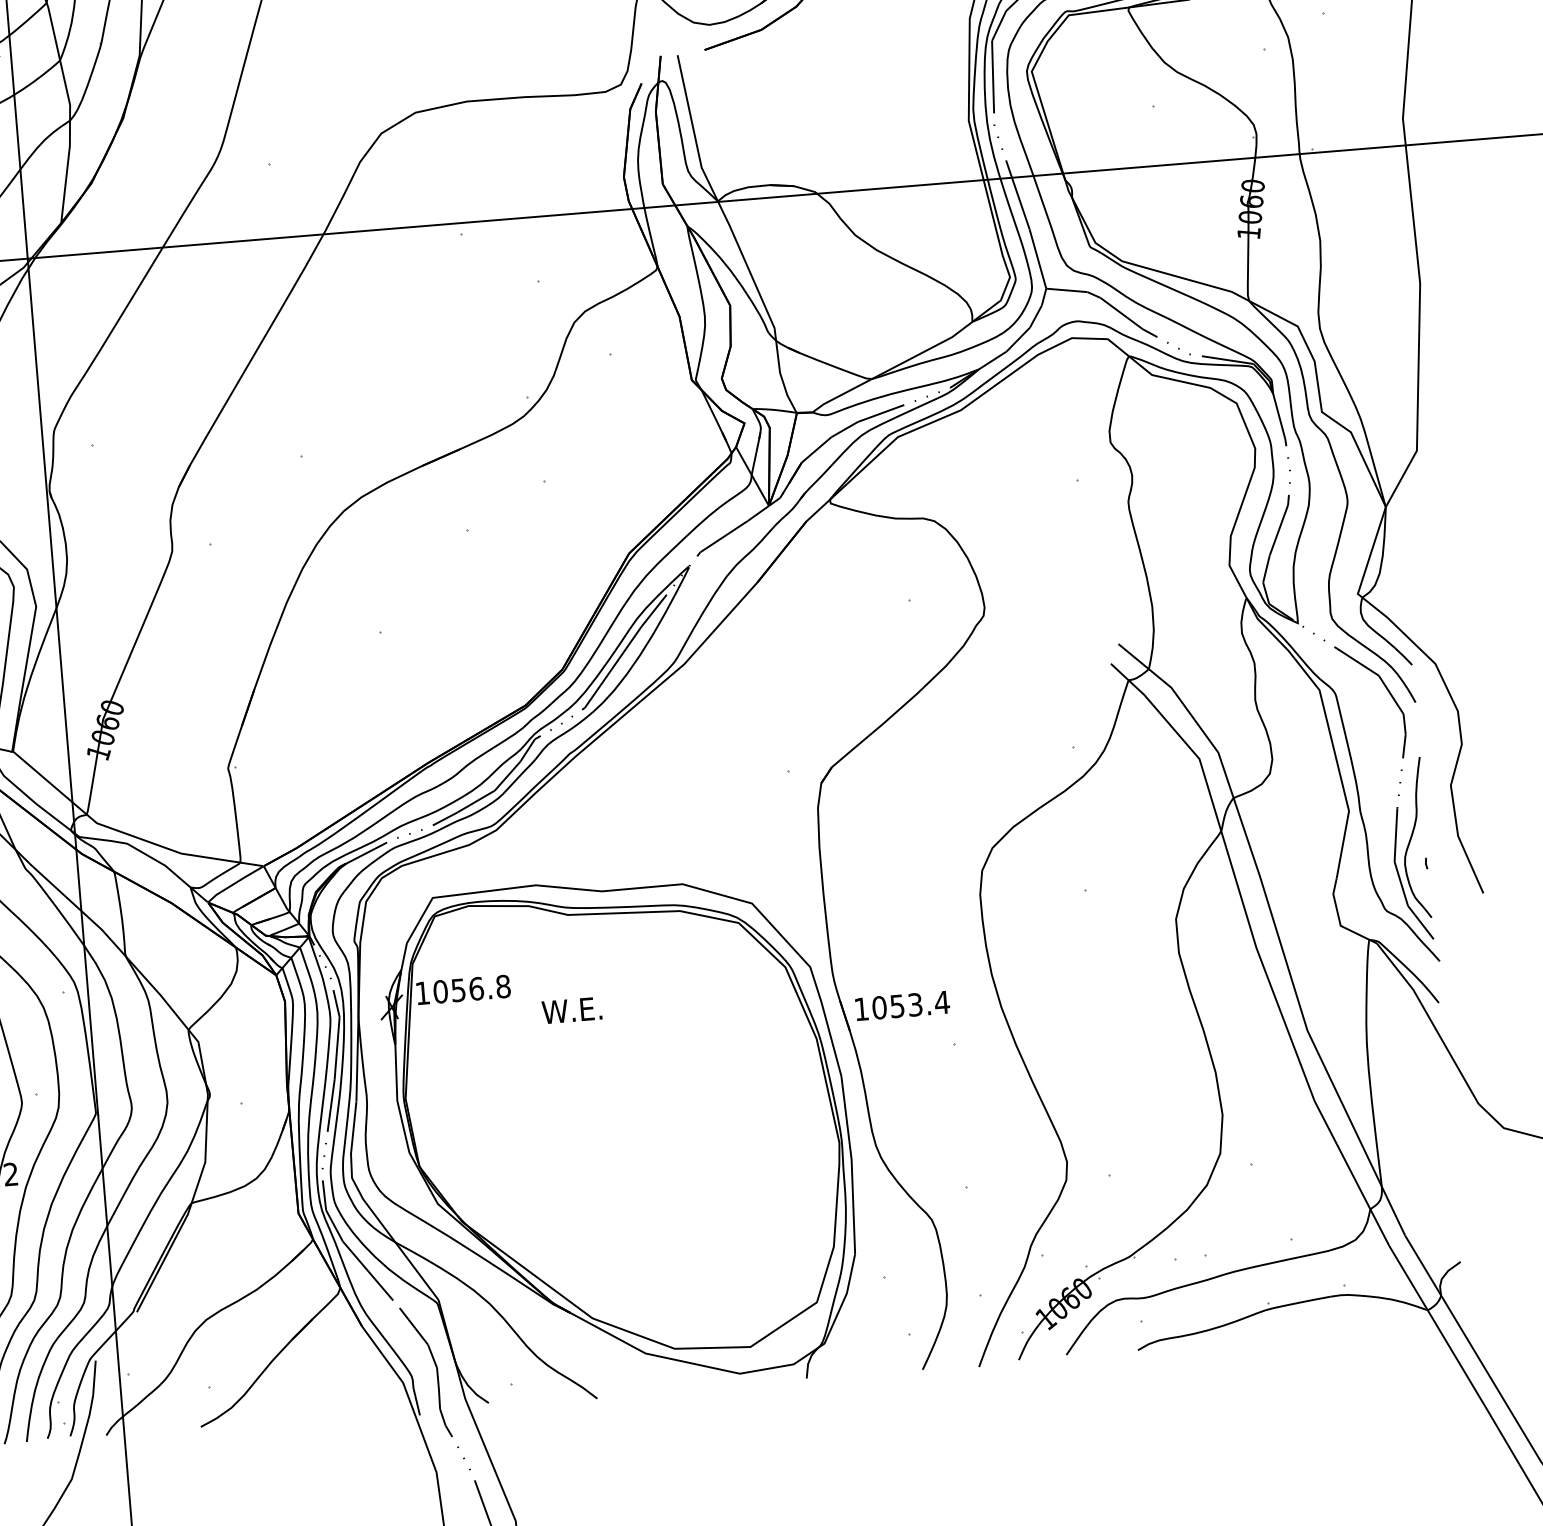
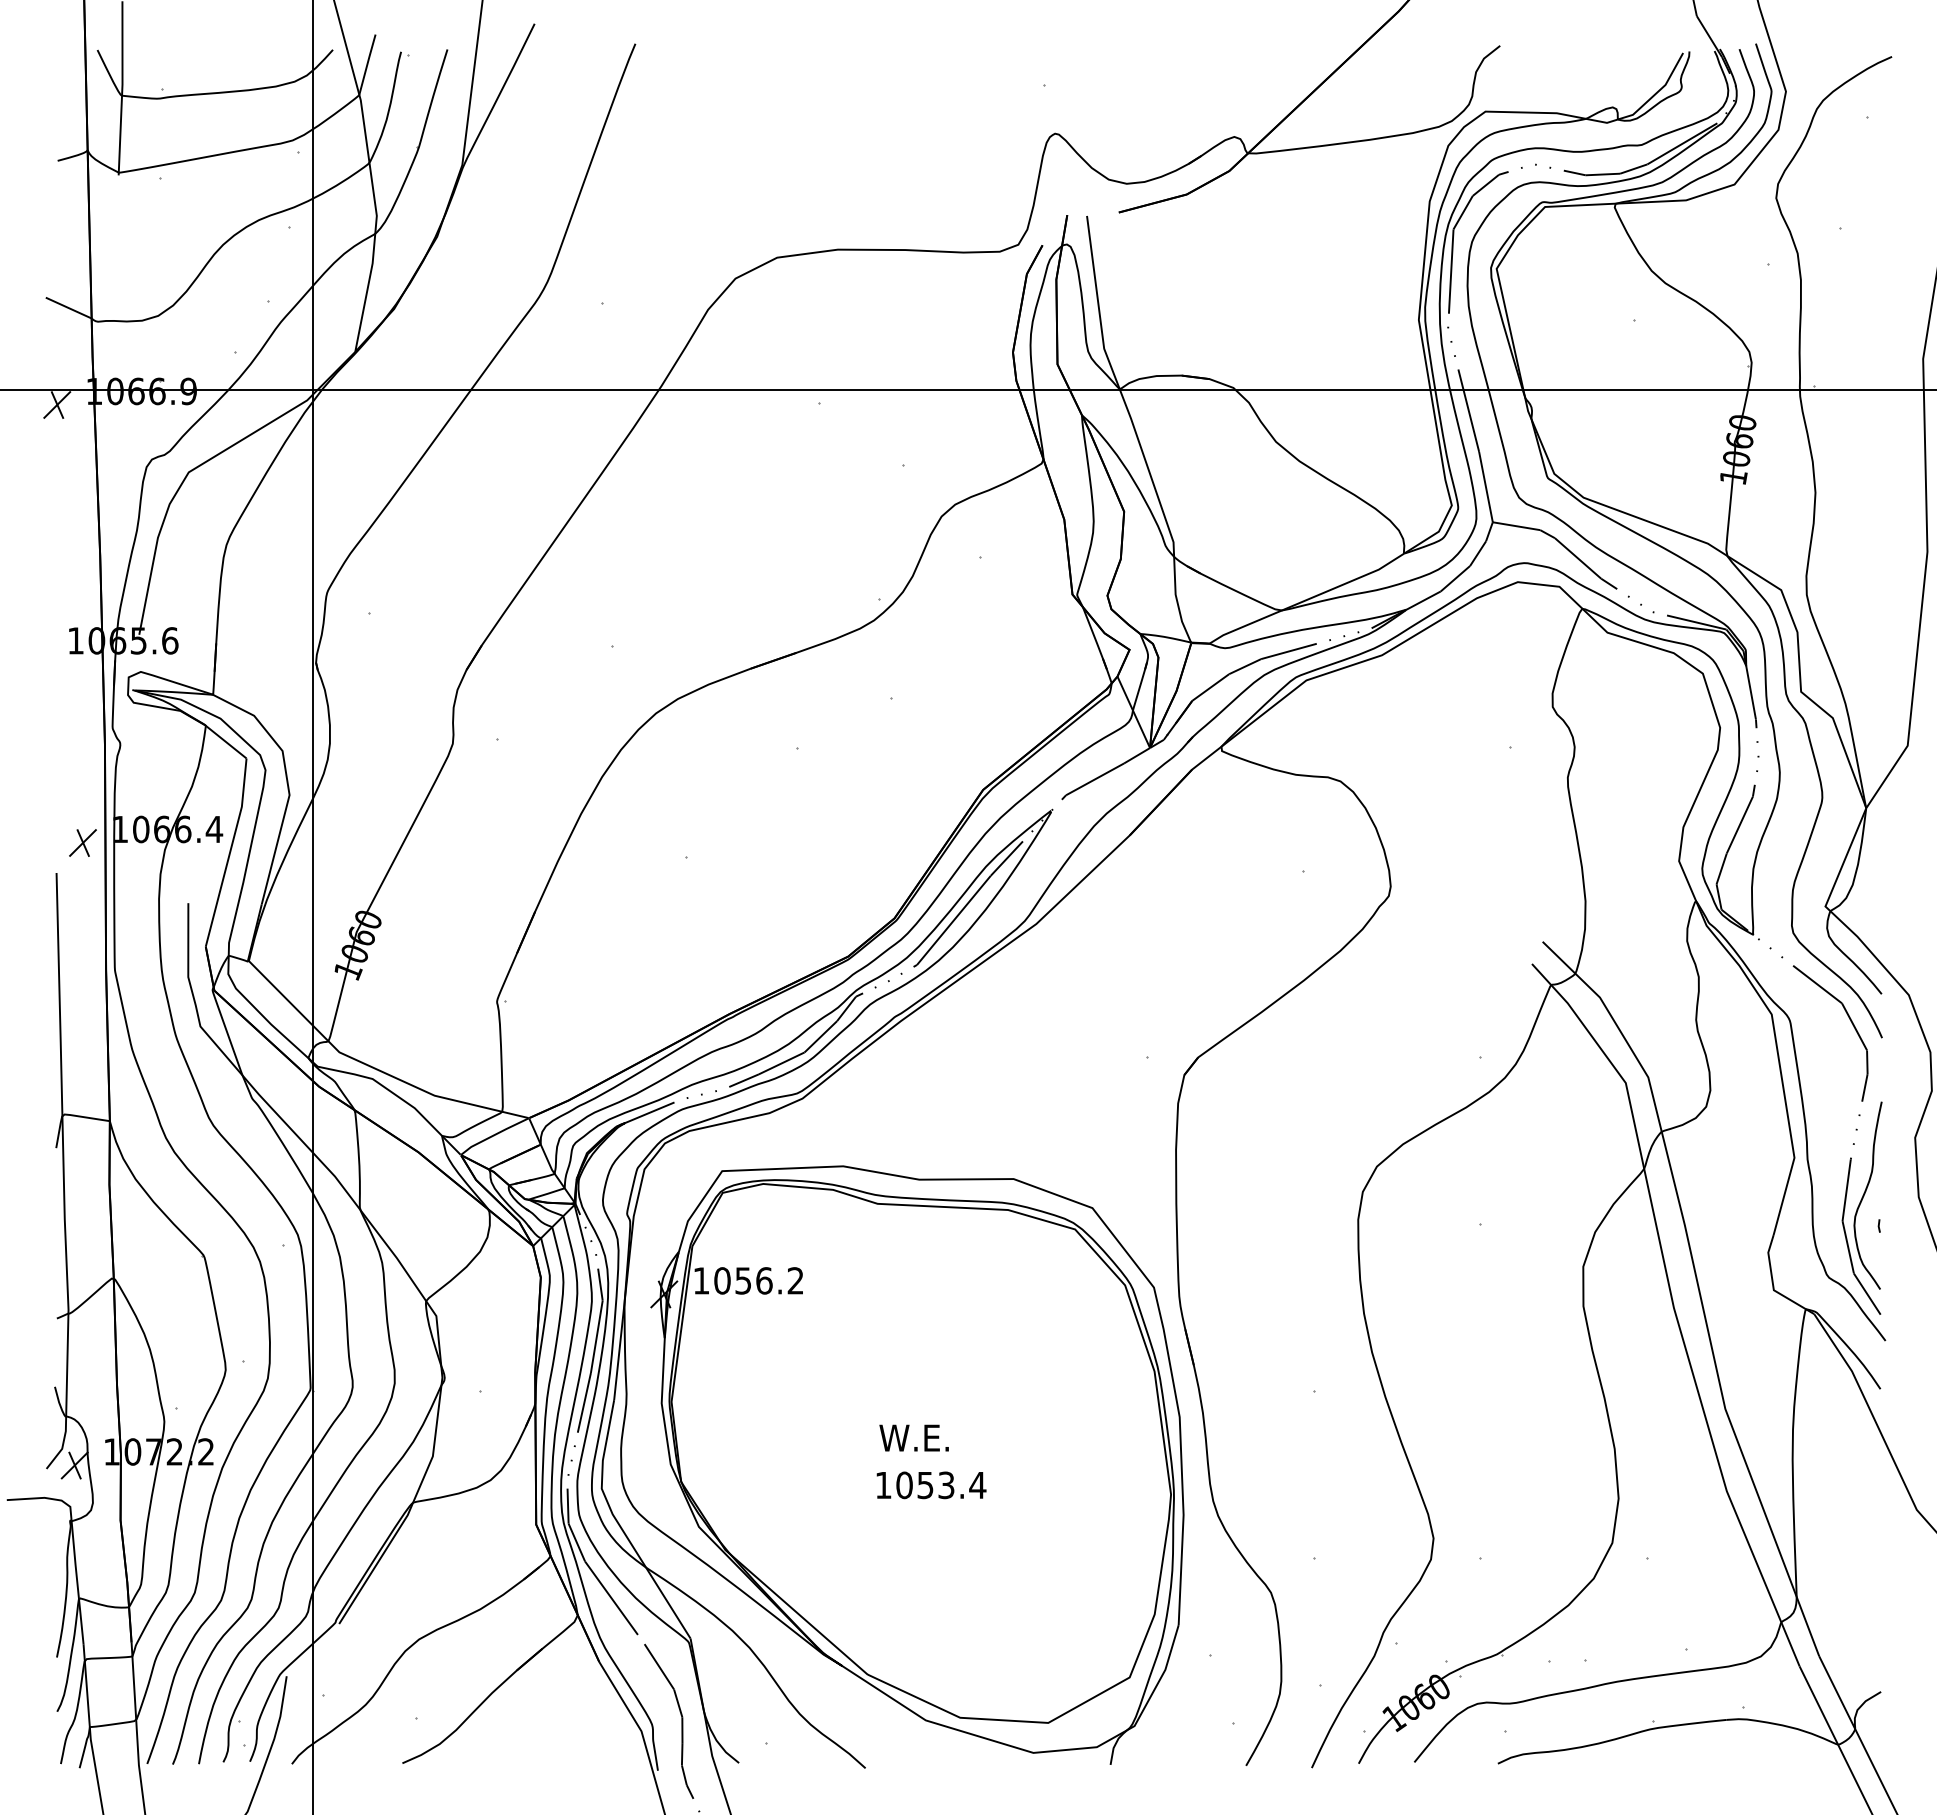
text: (503, 986) -> (795, 1280), 1056.8 -> 1056.2
text: (902, 1006) -> (931, 1485), moved
text: (571, 1010) -> (913, 1437), moved

